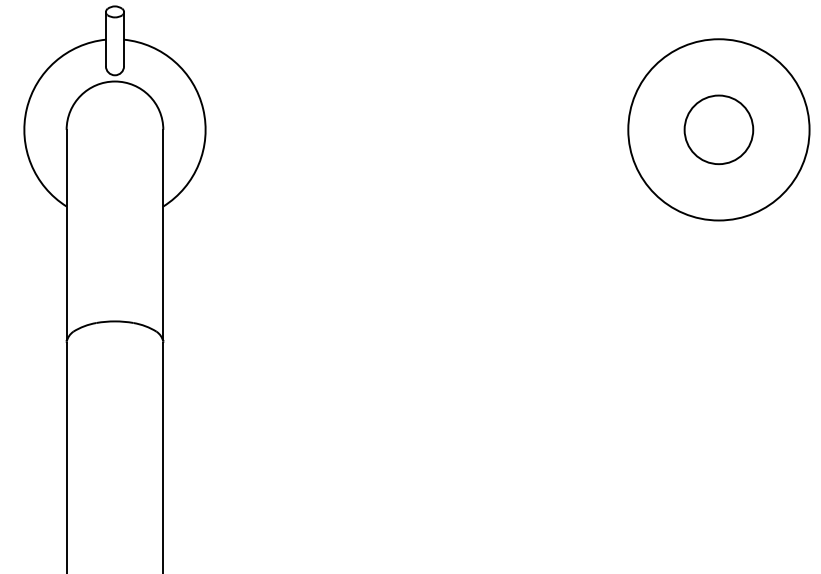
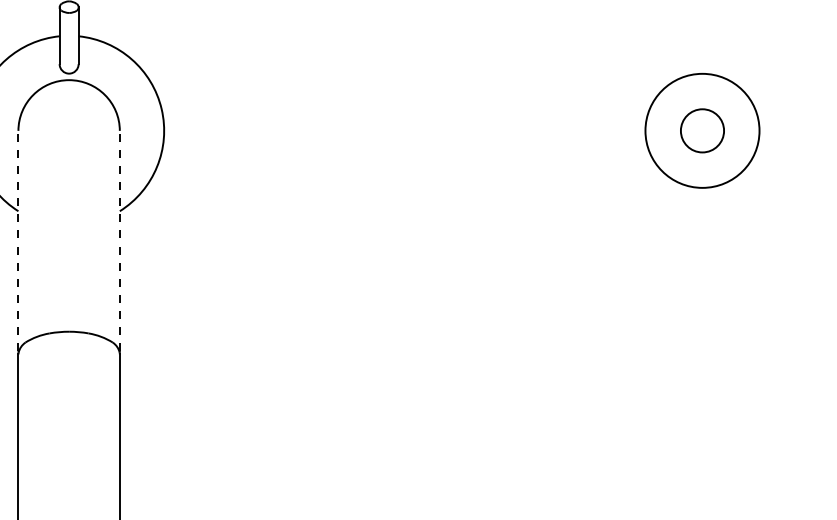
circle: (718, 129) -> (702, 130), size x0.6
circle: (718, 129) -> (702, 130), size x0.6
line: (66, 234) -> (18, 240), solid -> dashed
line: (163, 234) -> (120, 240), solid -> dashed

